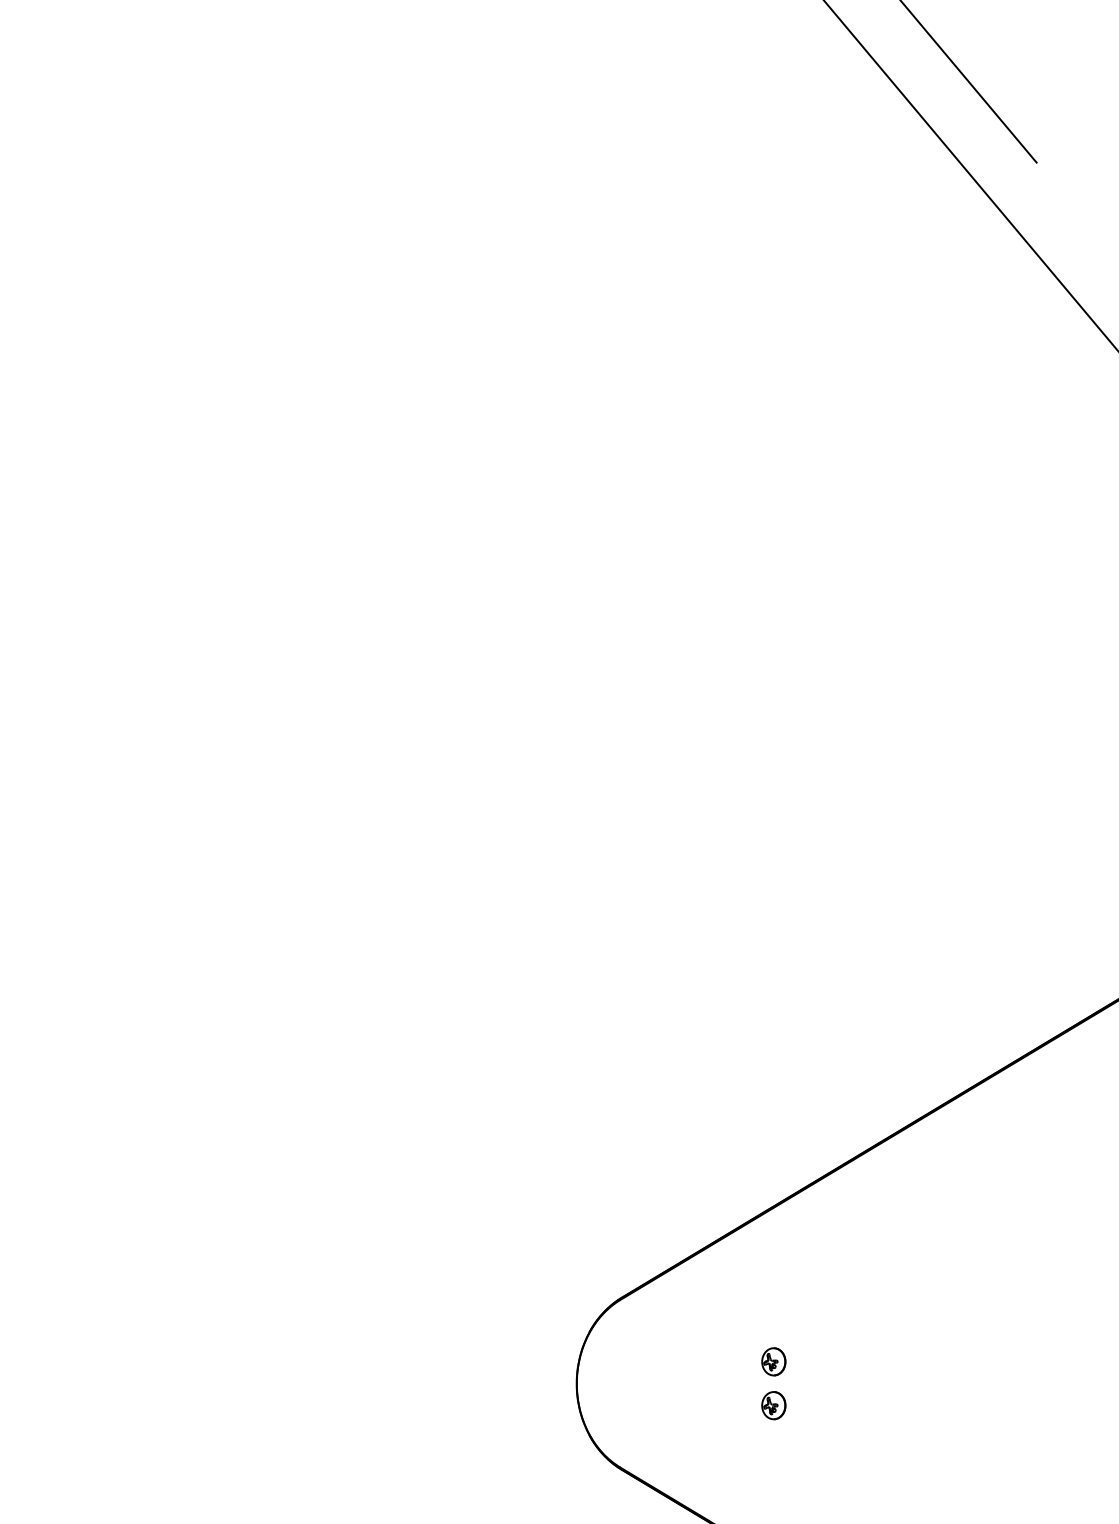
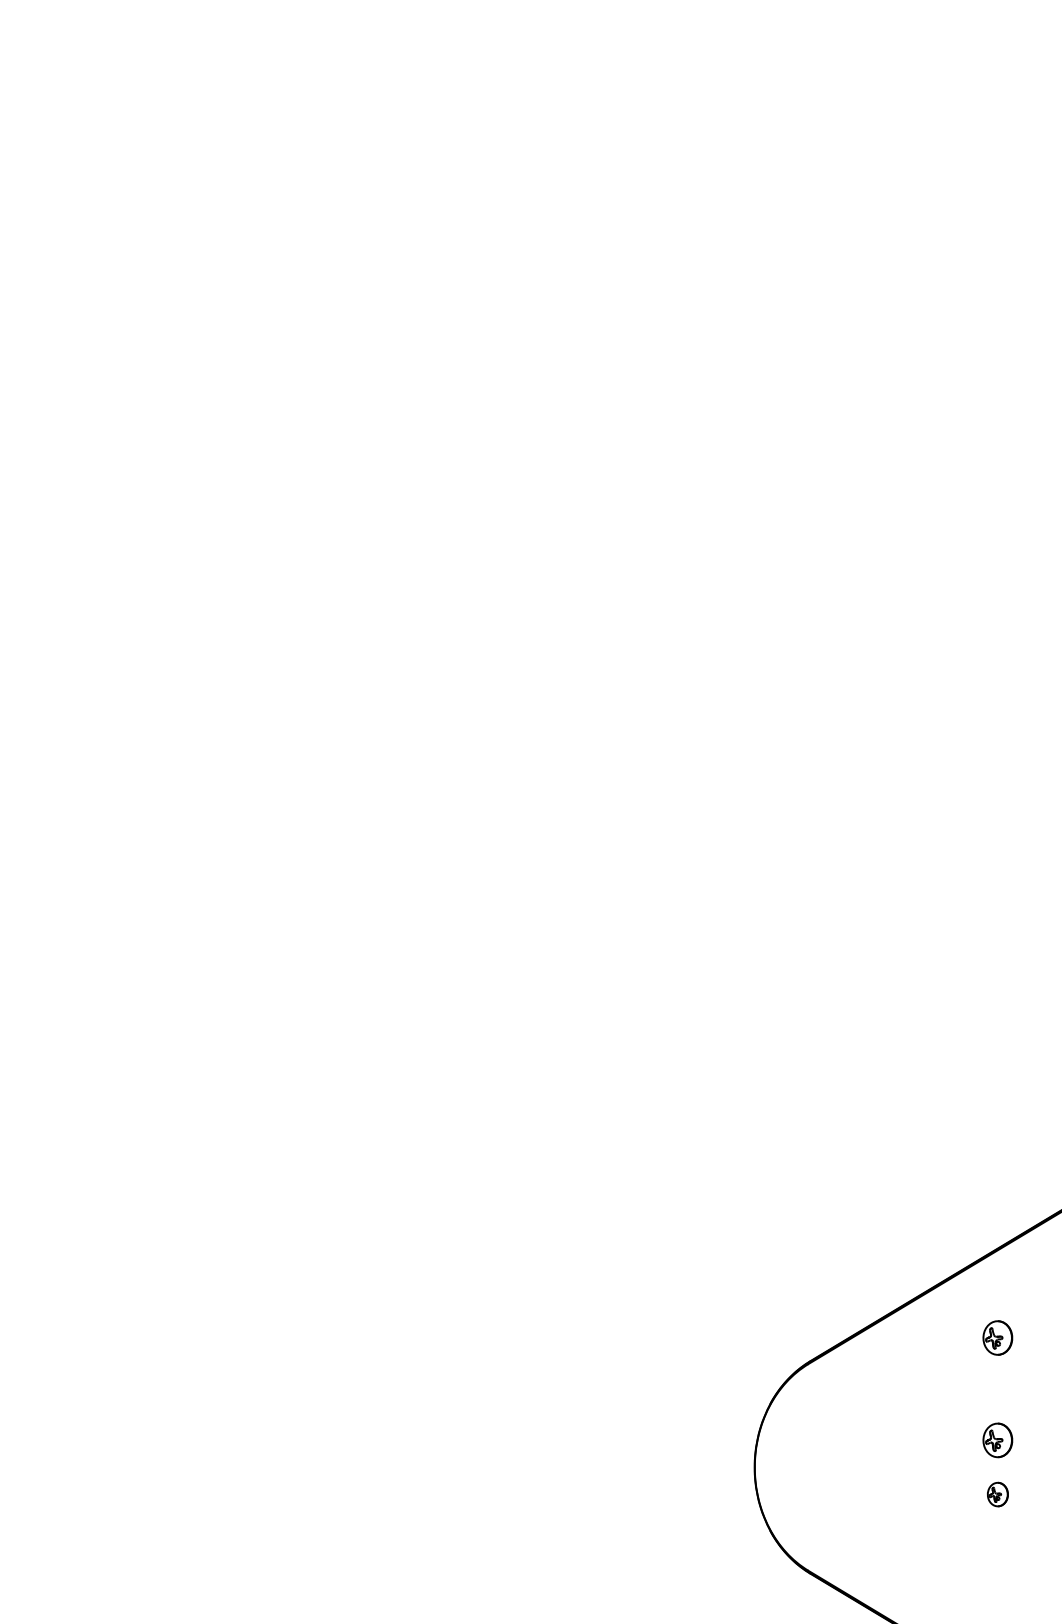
part: (773, 1278) -> (997, 1337), added
part: (773, 1405) -> (997, 1494), size x0.7

